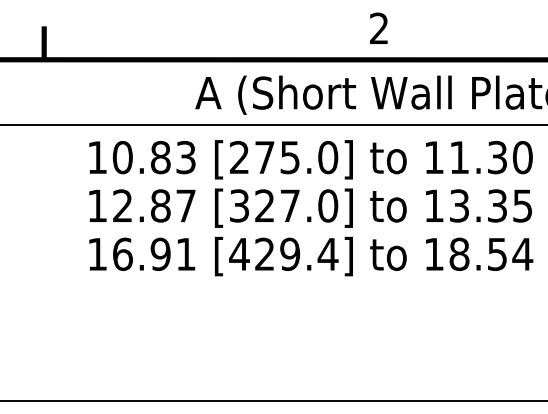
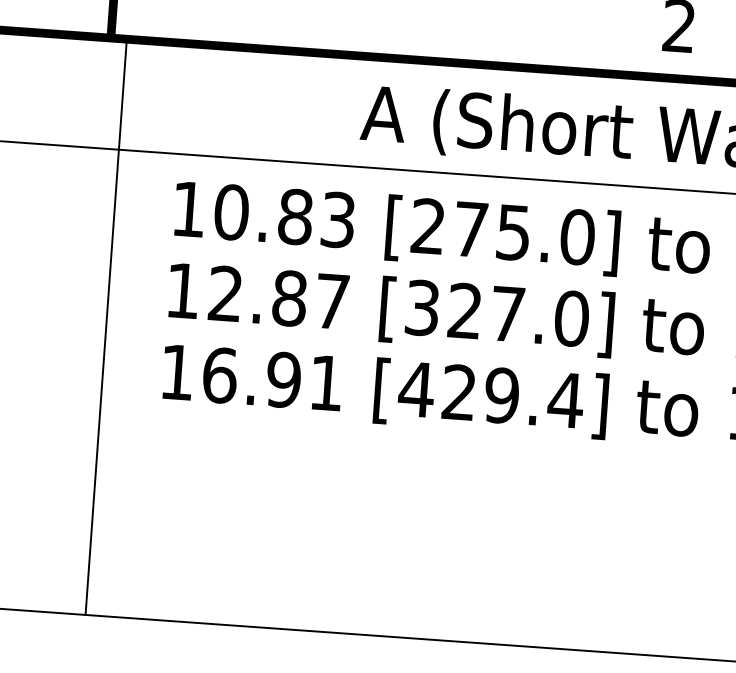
line: (53, 230) -> (106, 326), added

